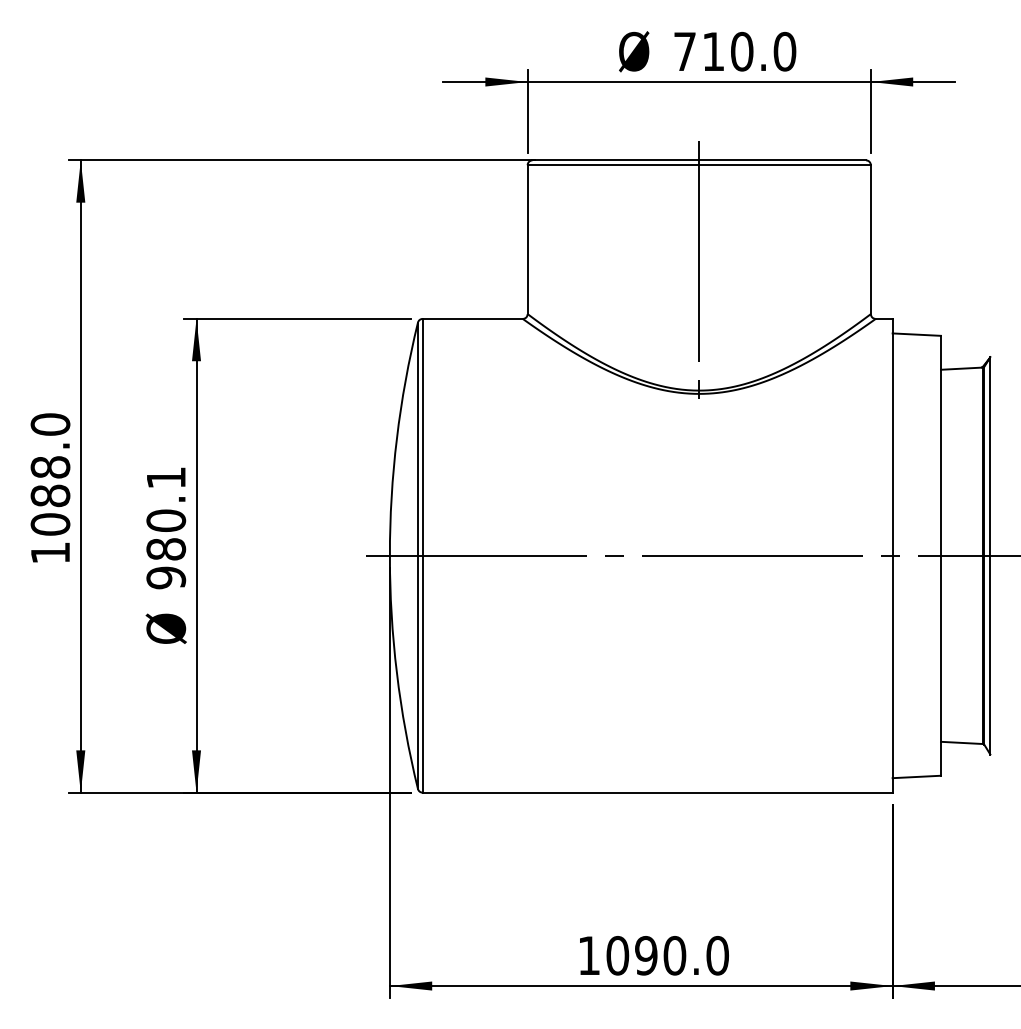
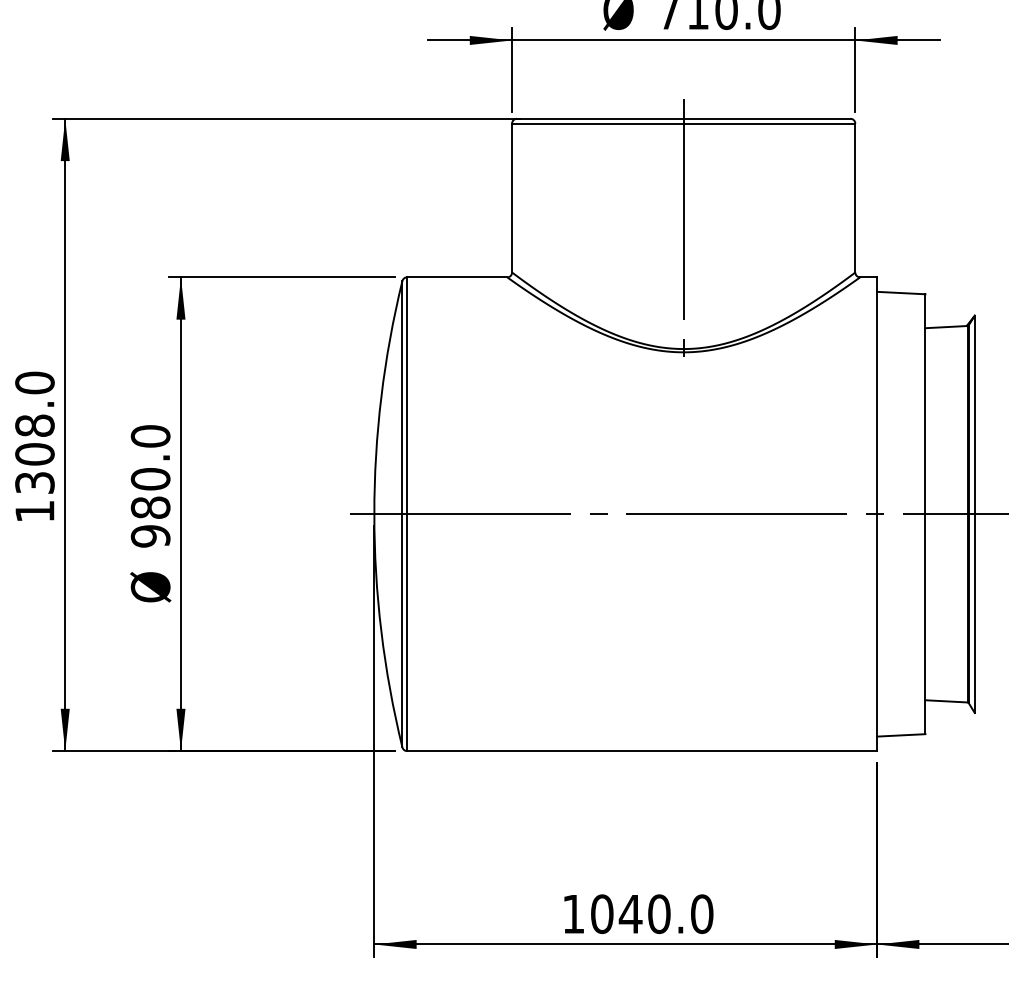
text: (166, 477) -> (150, 435), 980.1 -> 980.0
text: (50, 509) -> (34, 467), 1088.0 -> 1308.0
text: (646, 955) -> (630, 913), 1090.0 -> 1040.0

